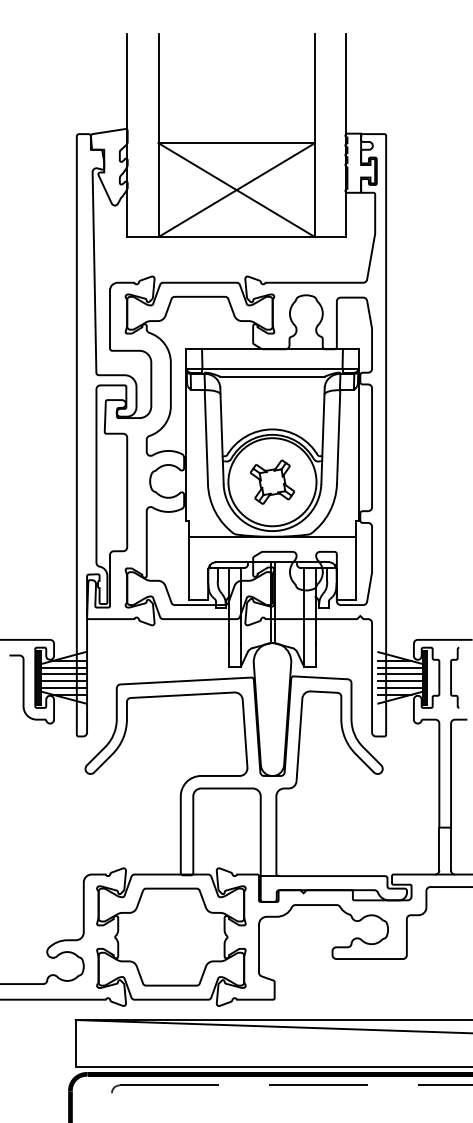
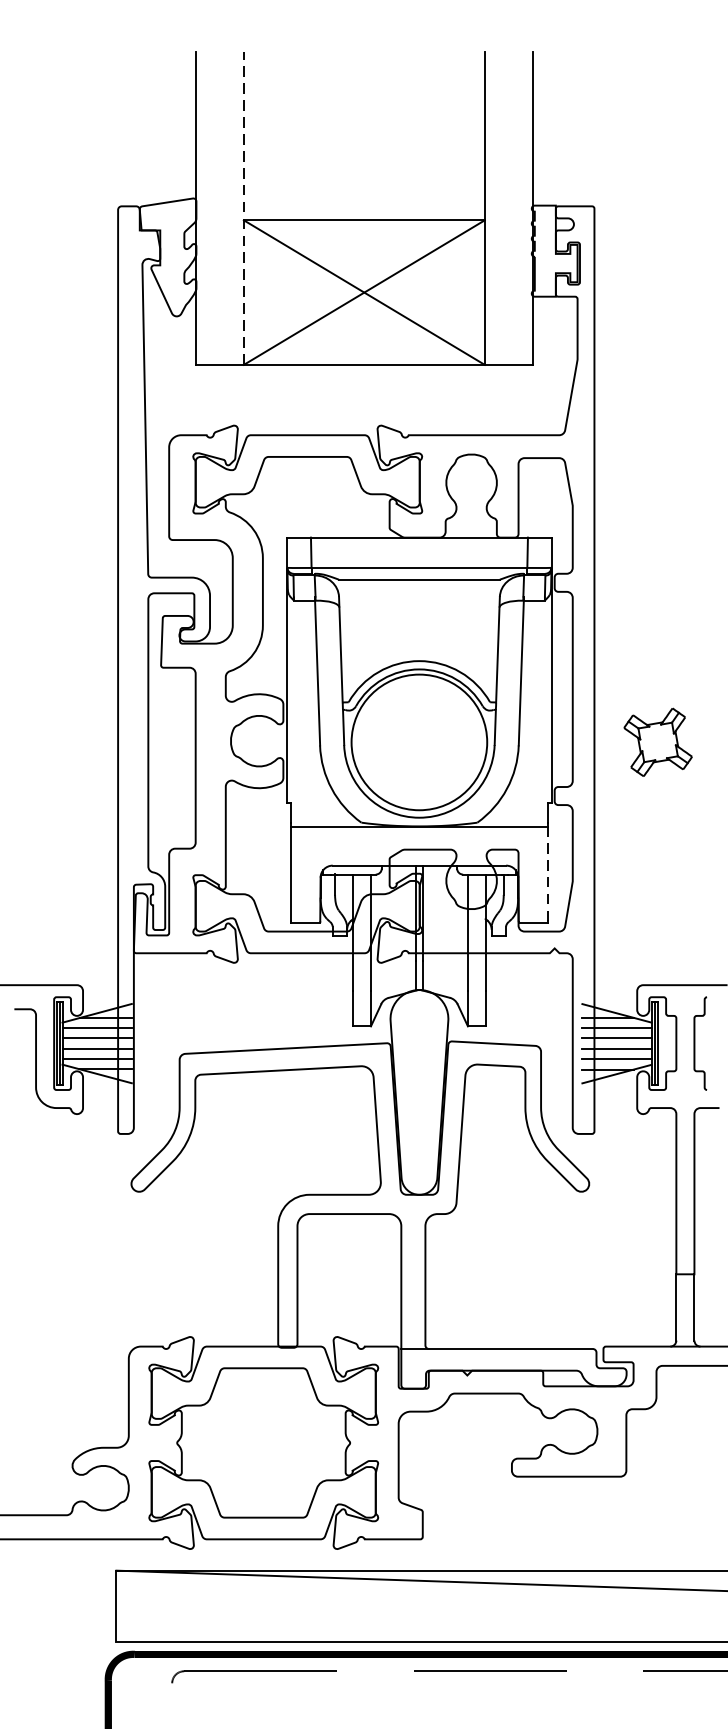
line: (158, 135) -> (243, 208), solid -> dashed
part: (272, 481) -> (658, 741), moved
line: (356, 567) -> (548, 873), solid -> dashed

